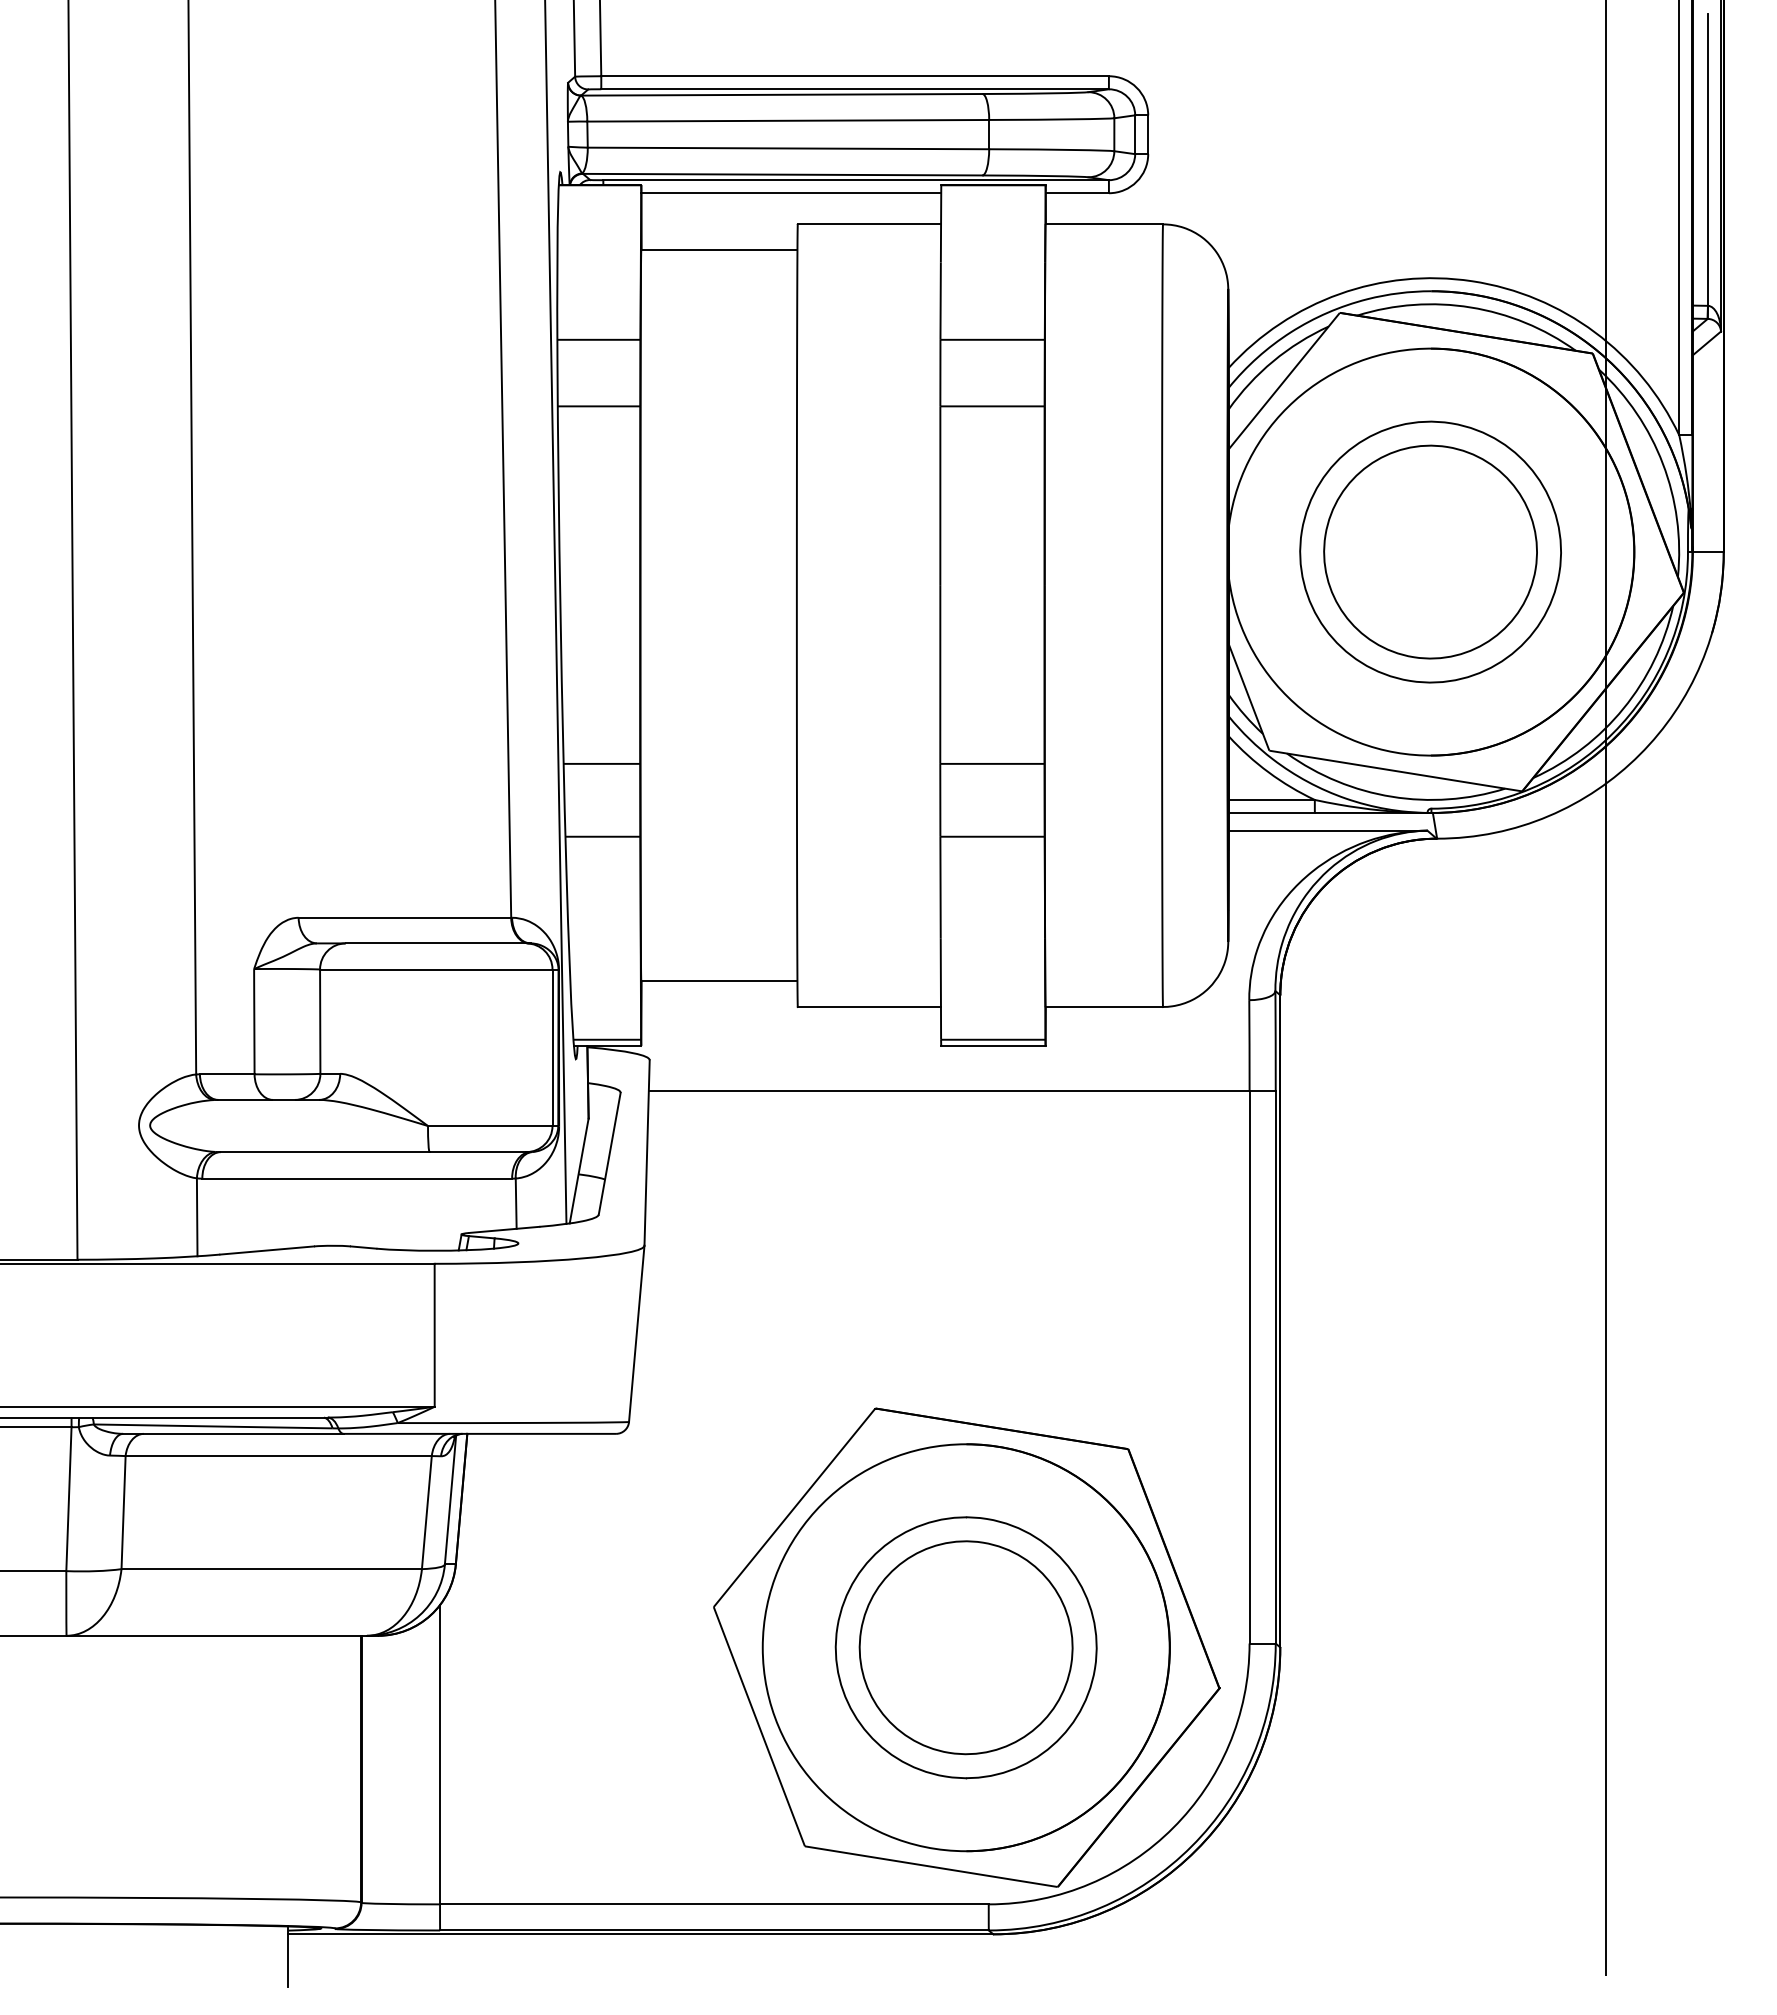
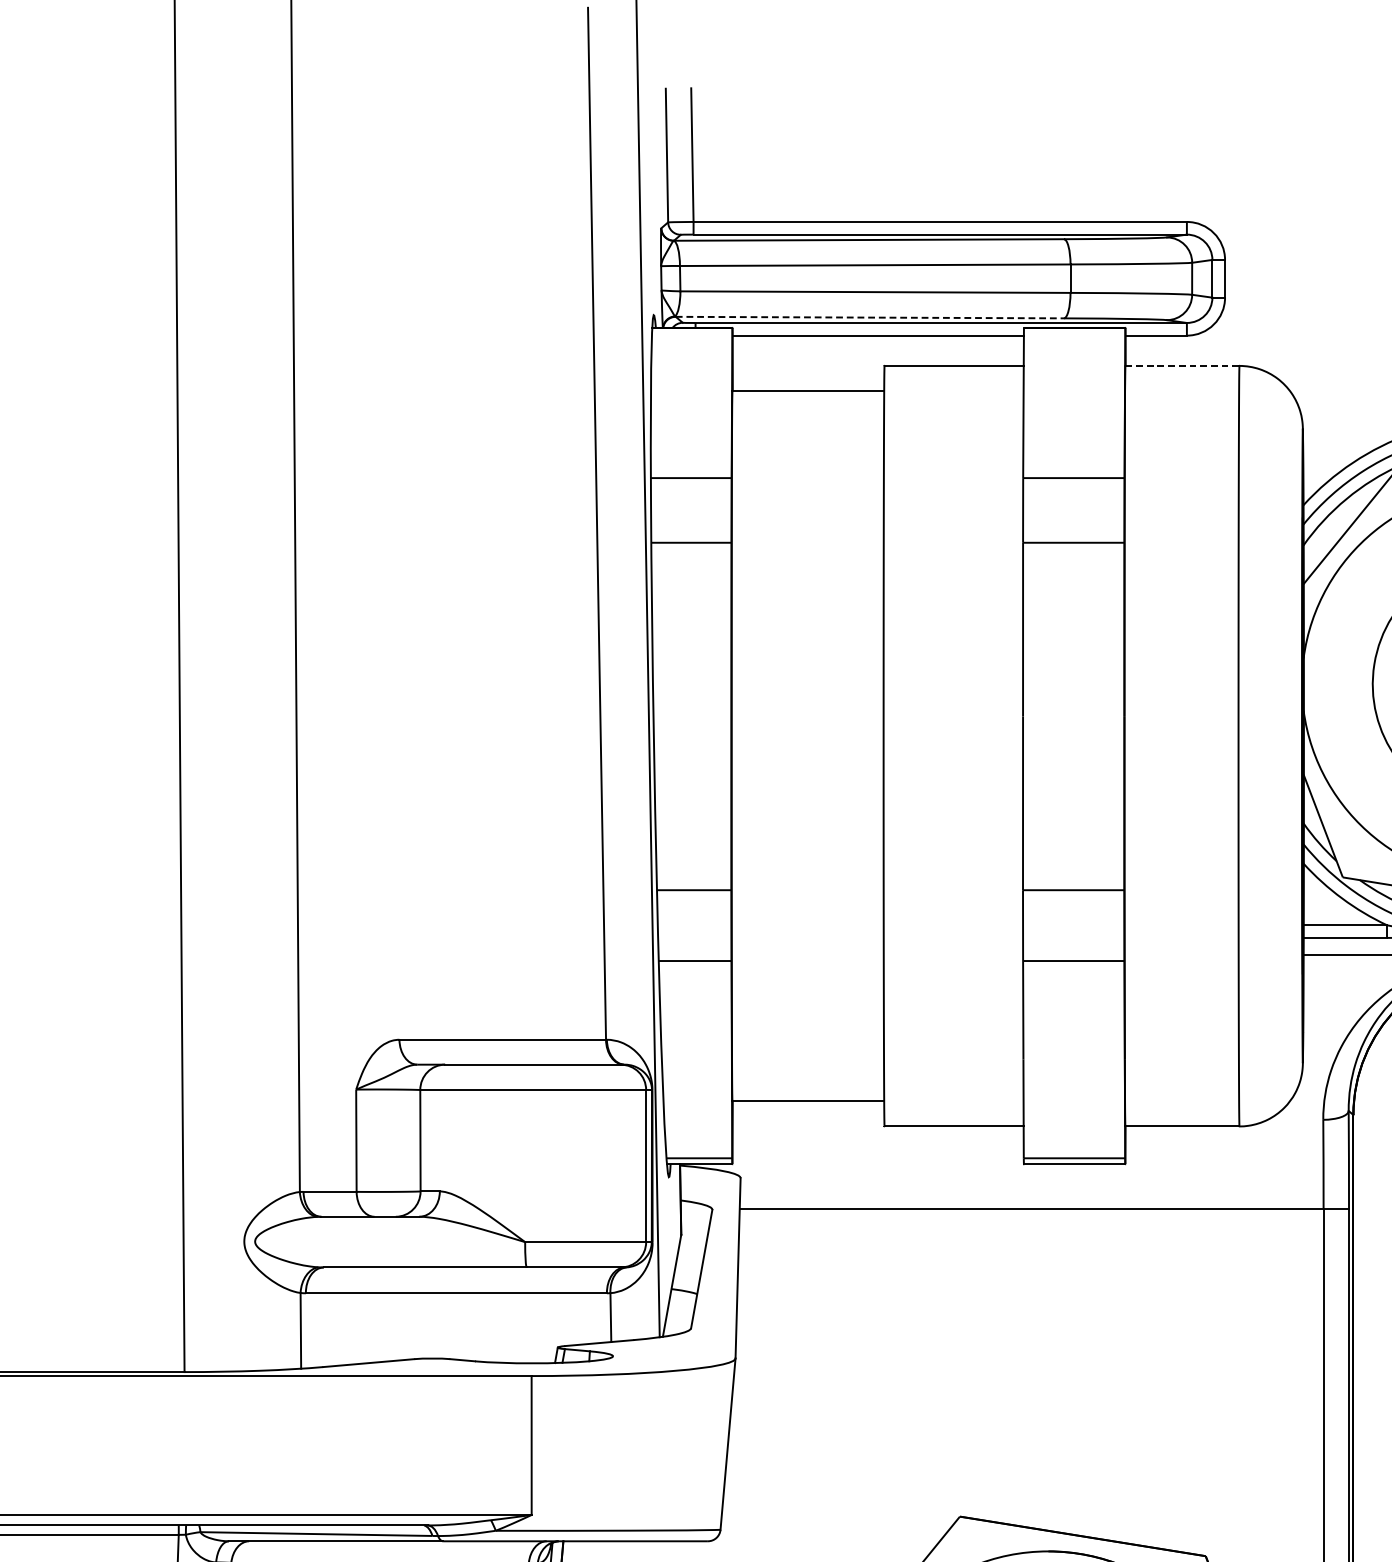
line: (782, 174) -> (869, 317), solid -> dashed
line: (1104, 224) -> (1182, 366), solid -> dashed

